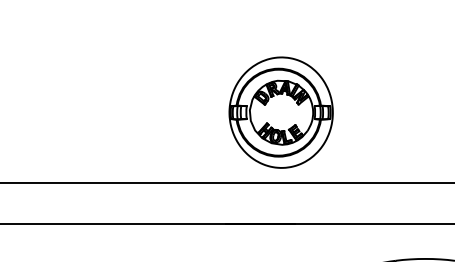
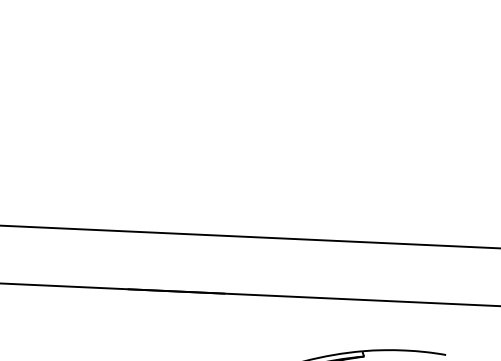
part: (280, 112) -> (211, 136), removed

